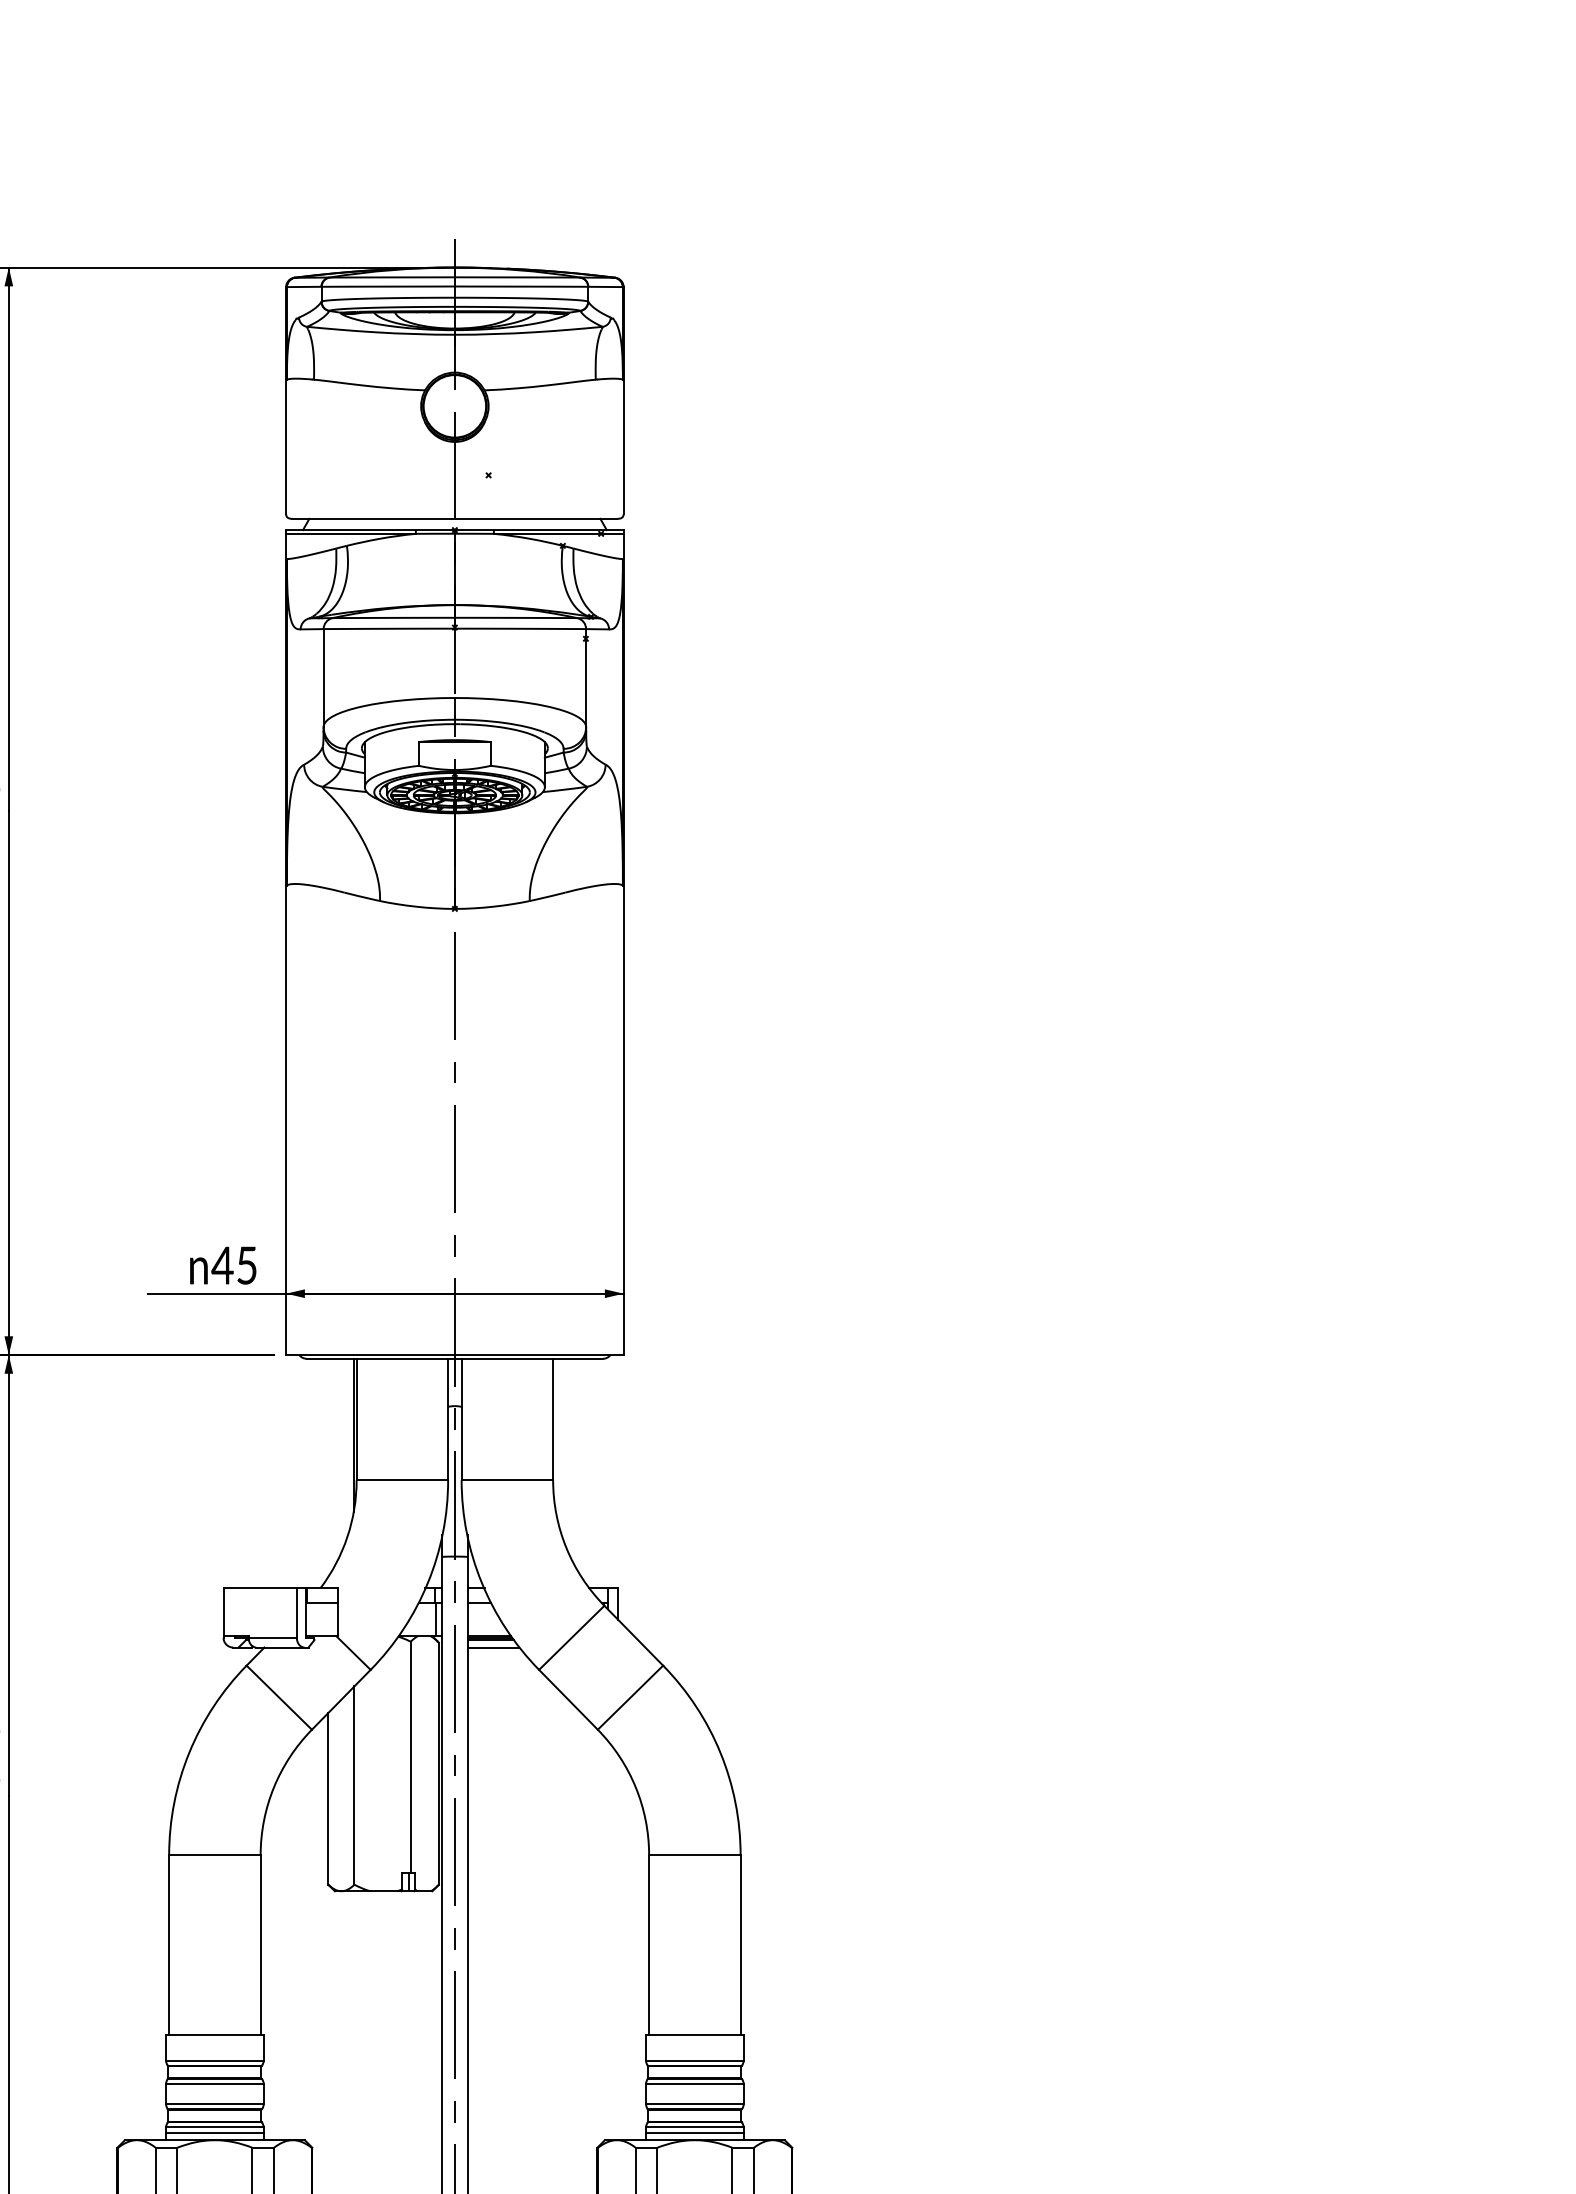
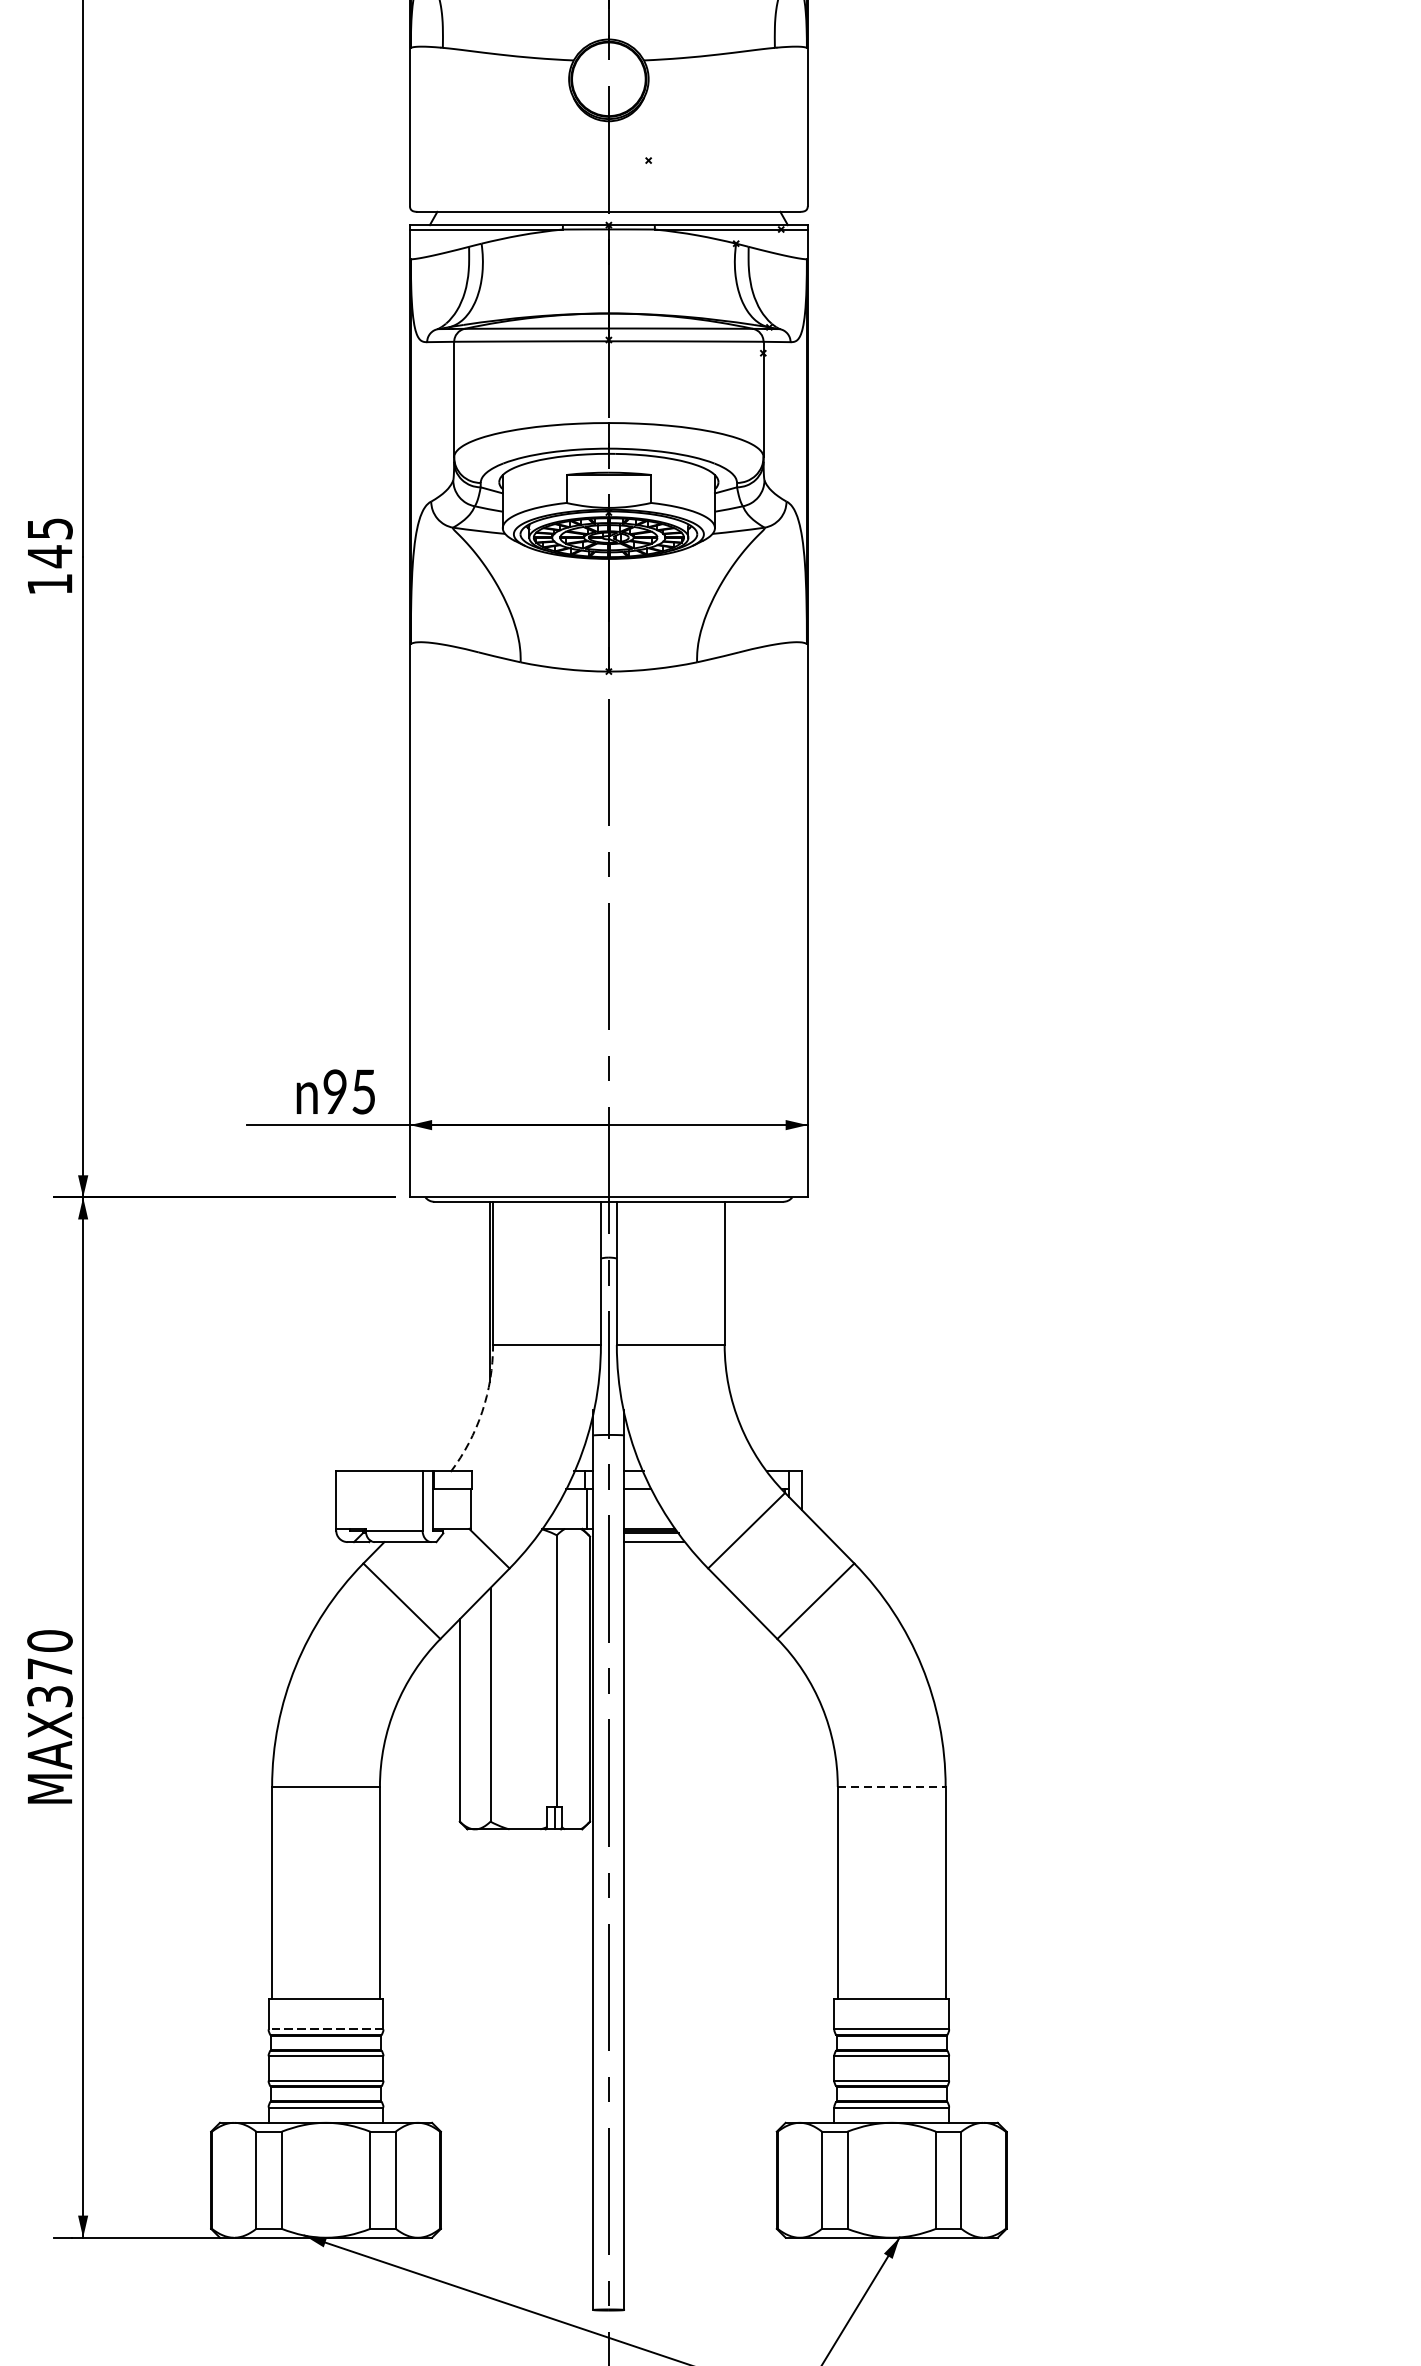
text: (222, 1265) -> (334, 1091), 45 -> 95
arc: (347, 1537) -> (482, 1412), solid -> dashed
line: (694, 1855) -> (891, 1787), solid -> dashed
line: (214, 2060) -> (325, 2028), solid -> dashed
line: (214, 2132) -> (325, 2113), removed
line: (694, 2132) -> (891, 2113), removed

